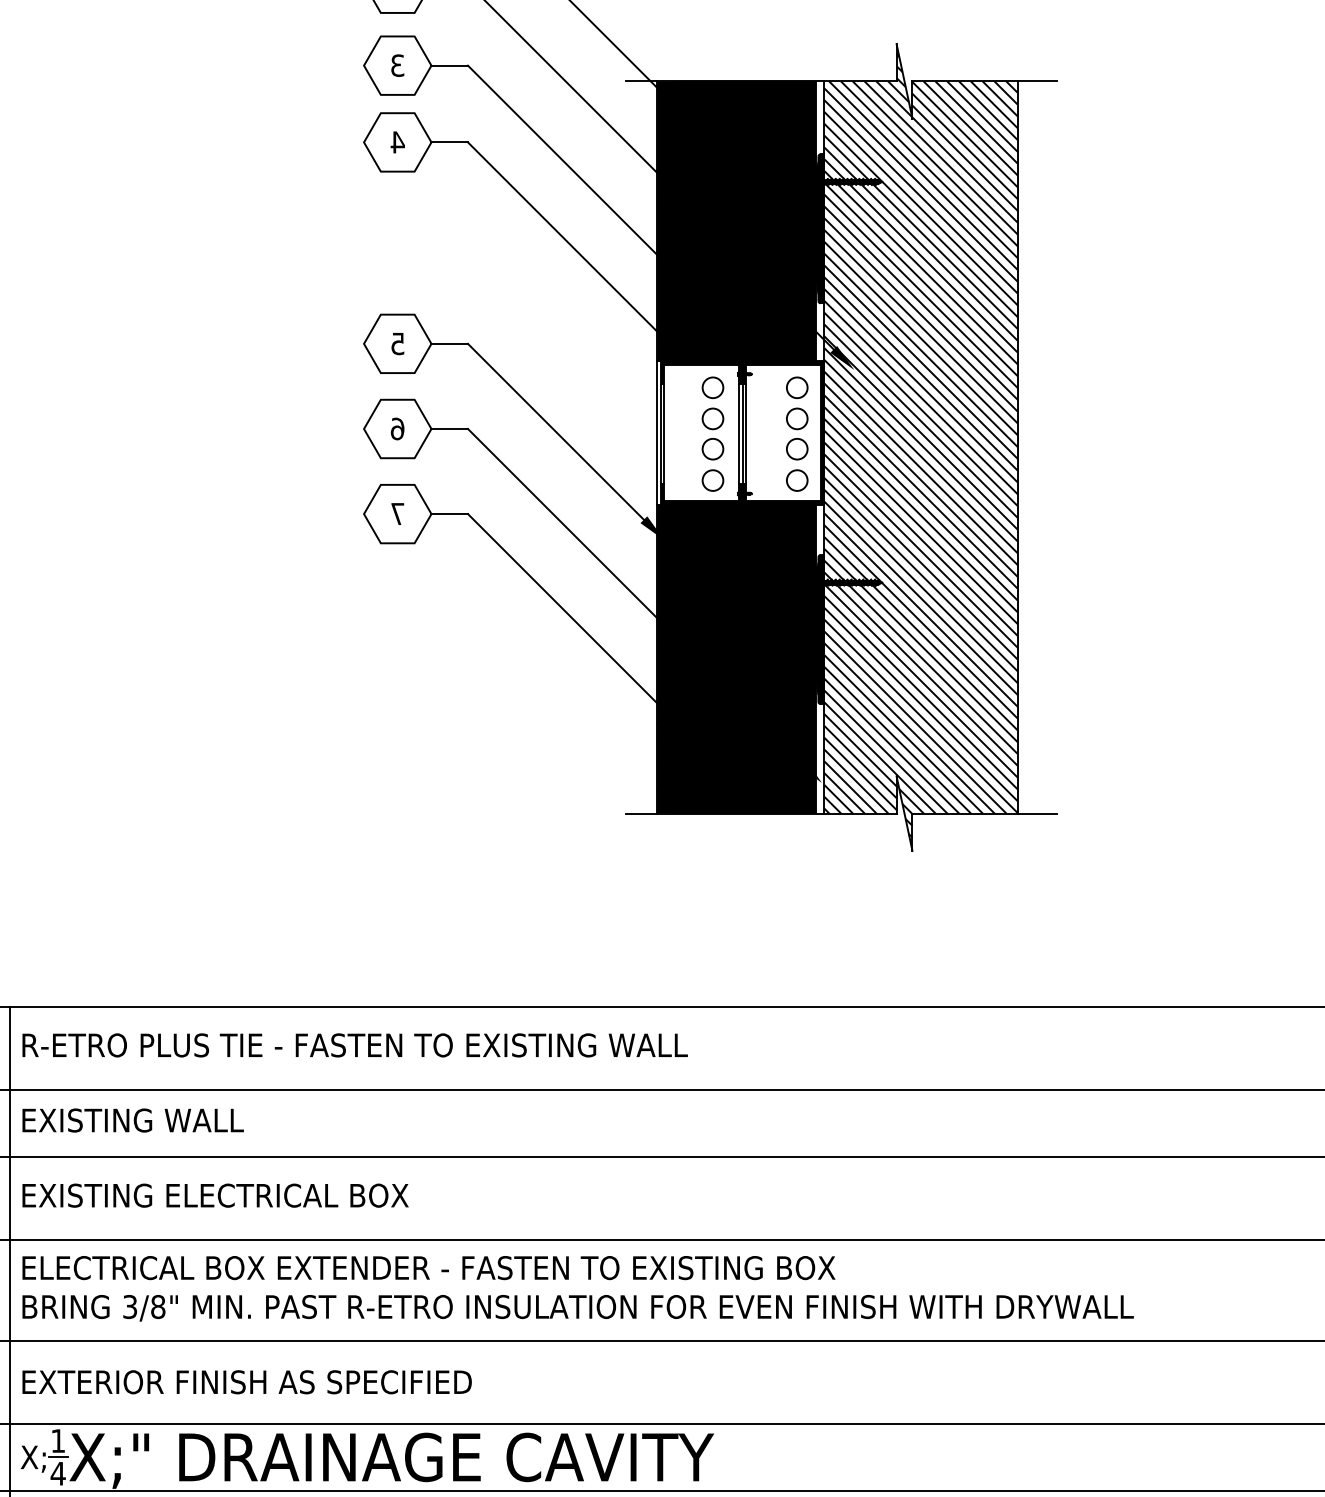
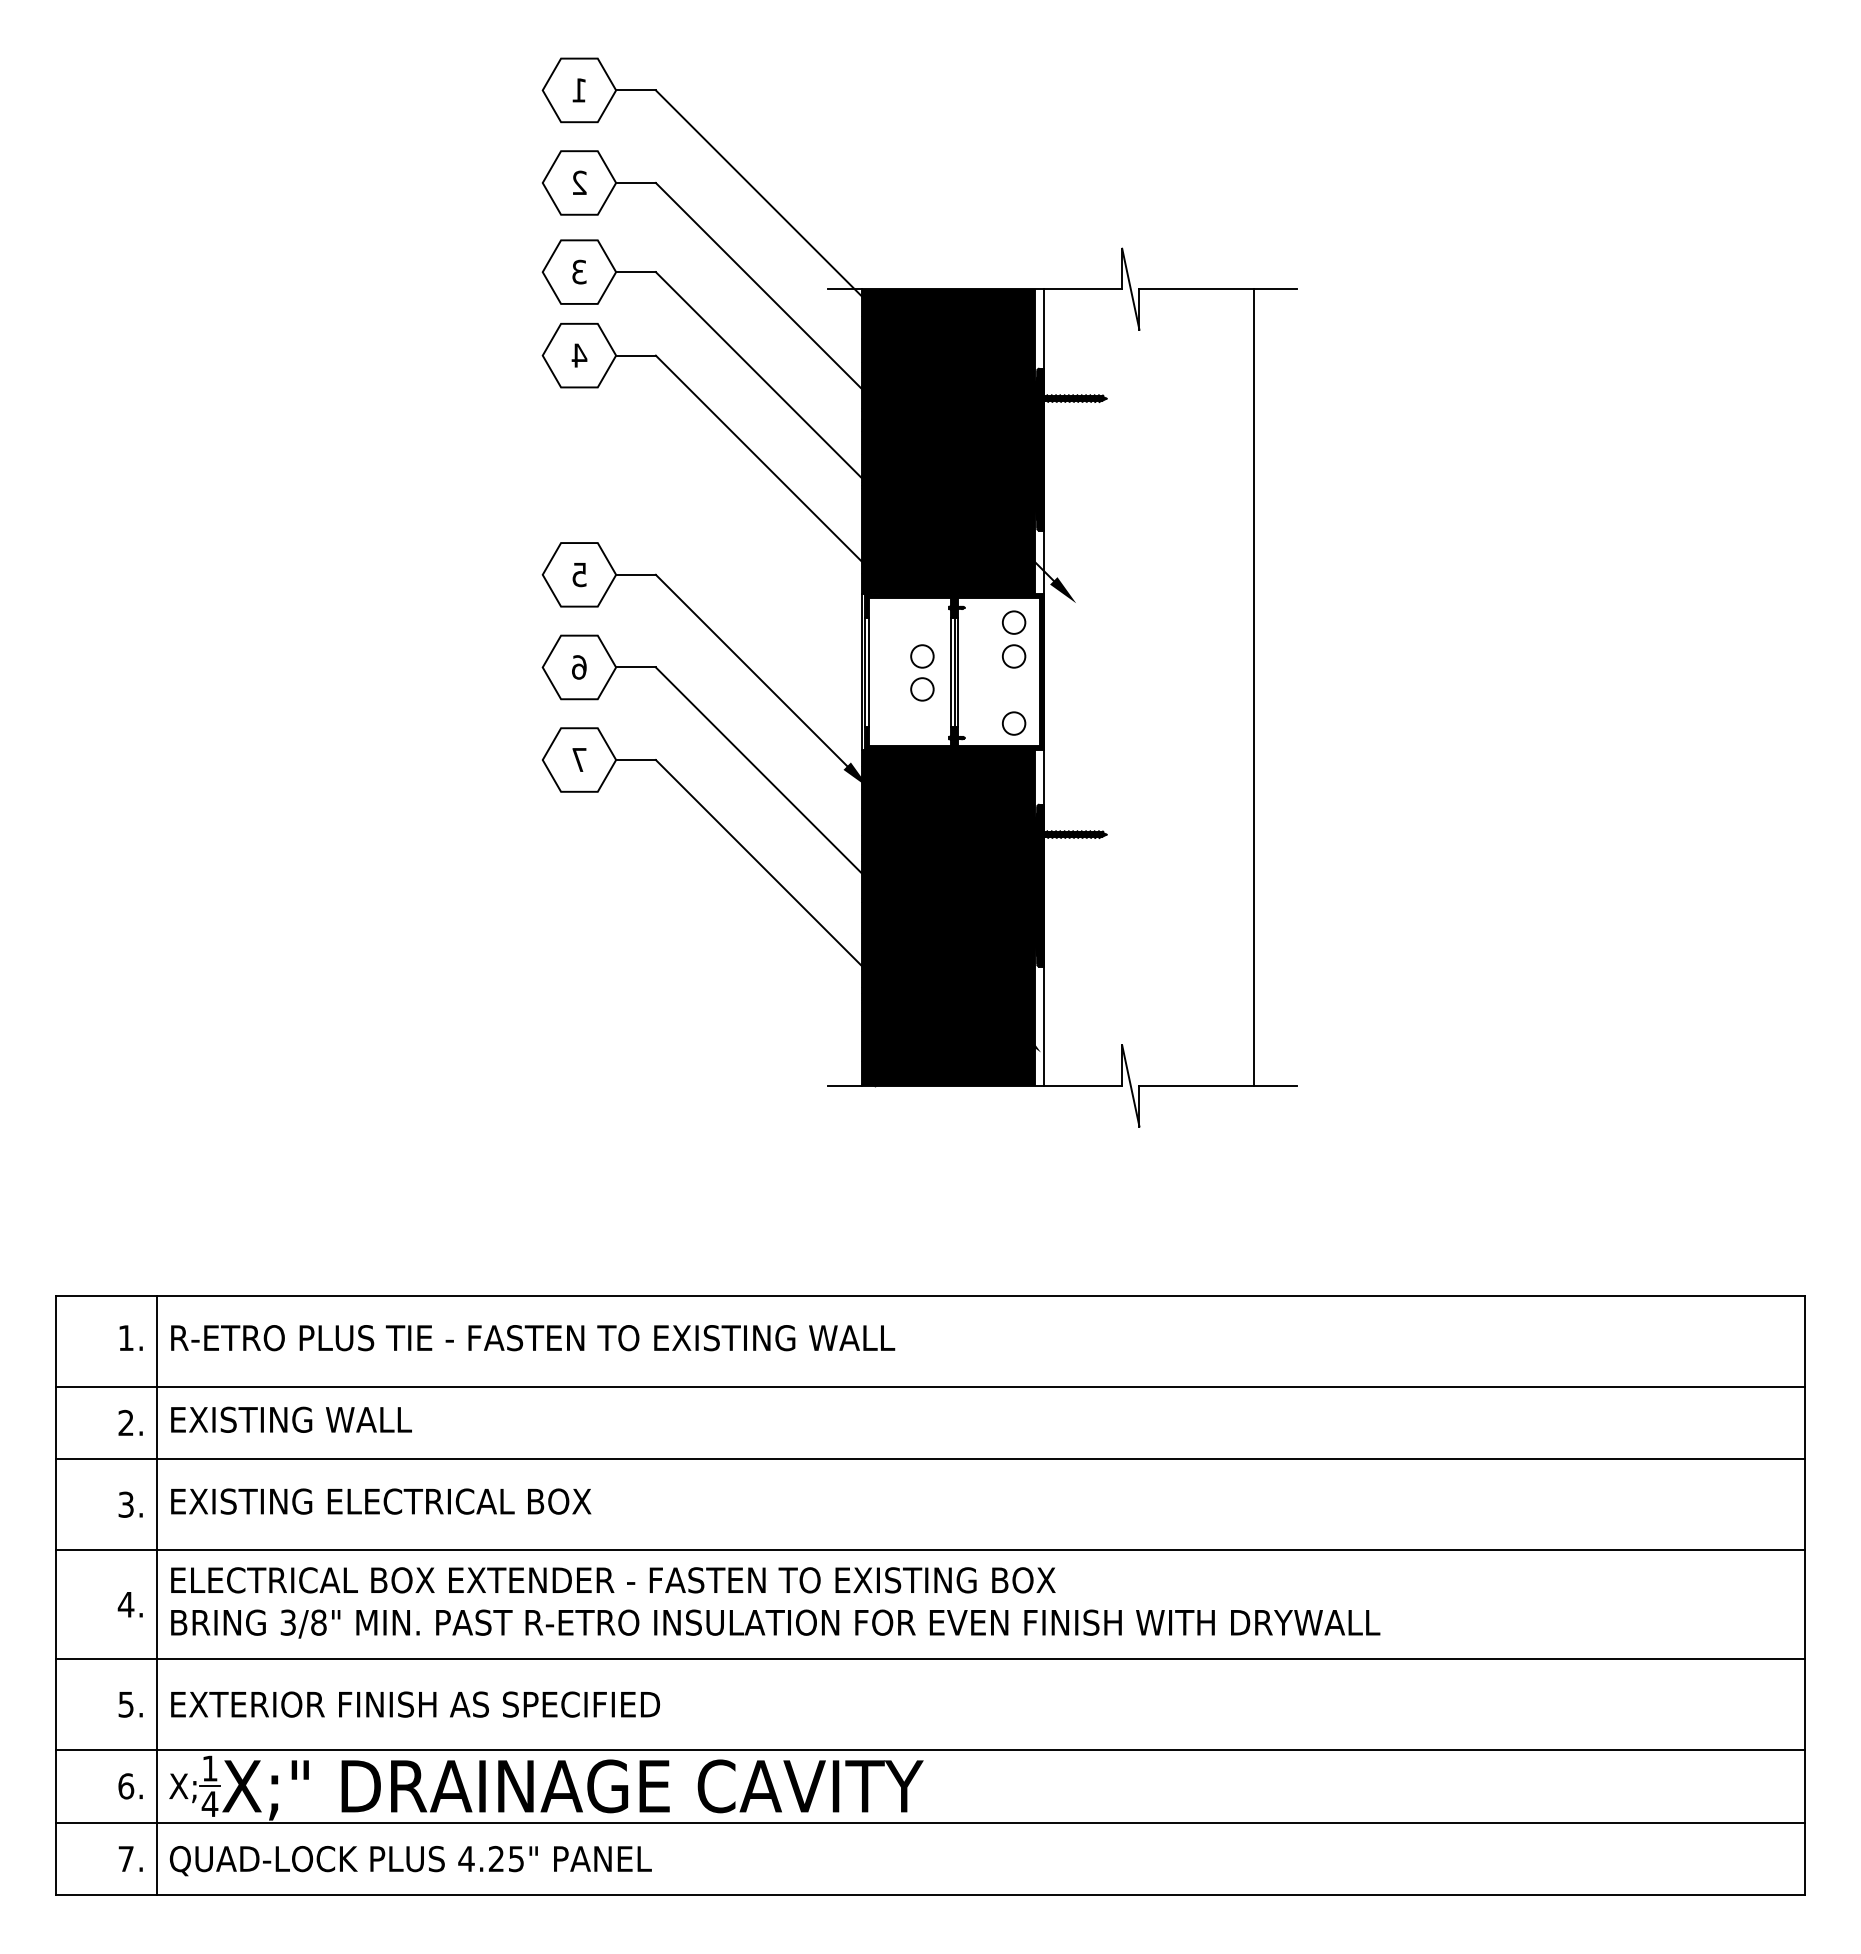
circle: (713, 387) -> (922, 622), removed
circle: (797, 449) -> (1014, 689), removed
hatch: (920, 451) -> (1148, 691), removed
circle: (713, 480) -> (922, 723), removed

